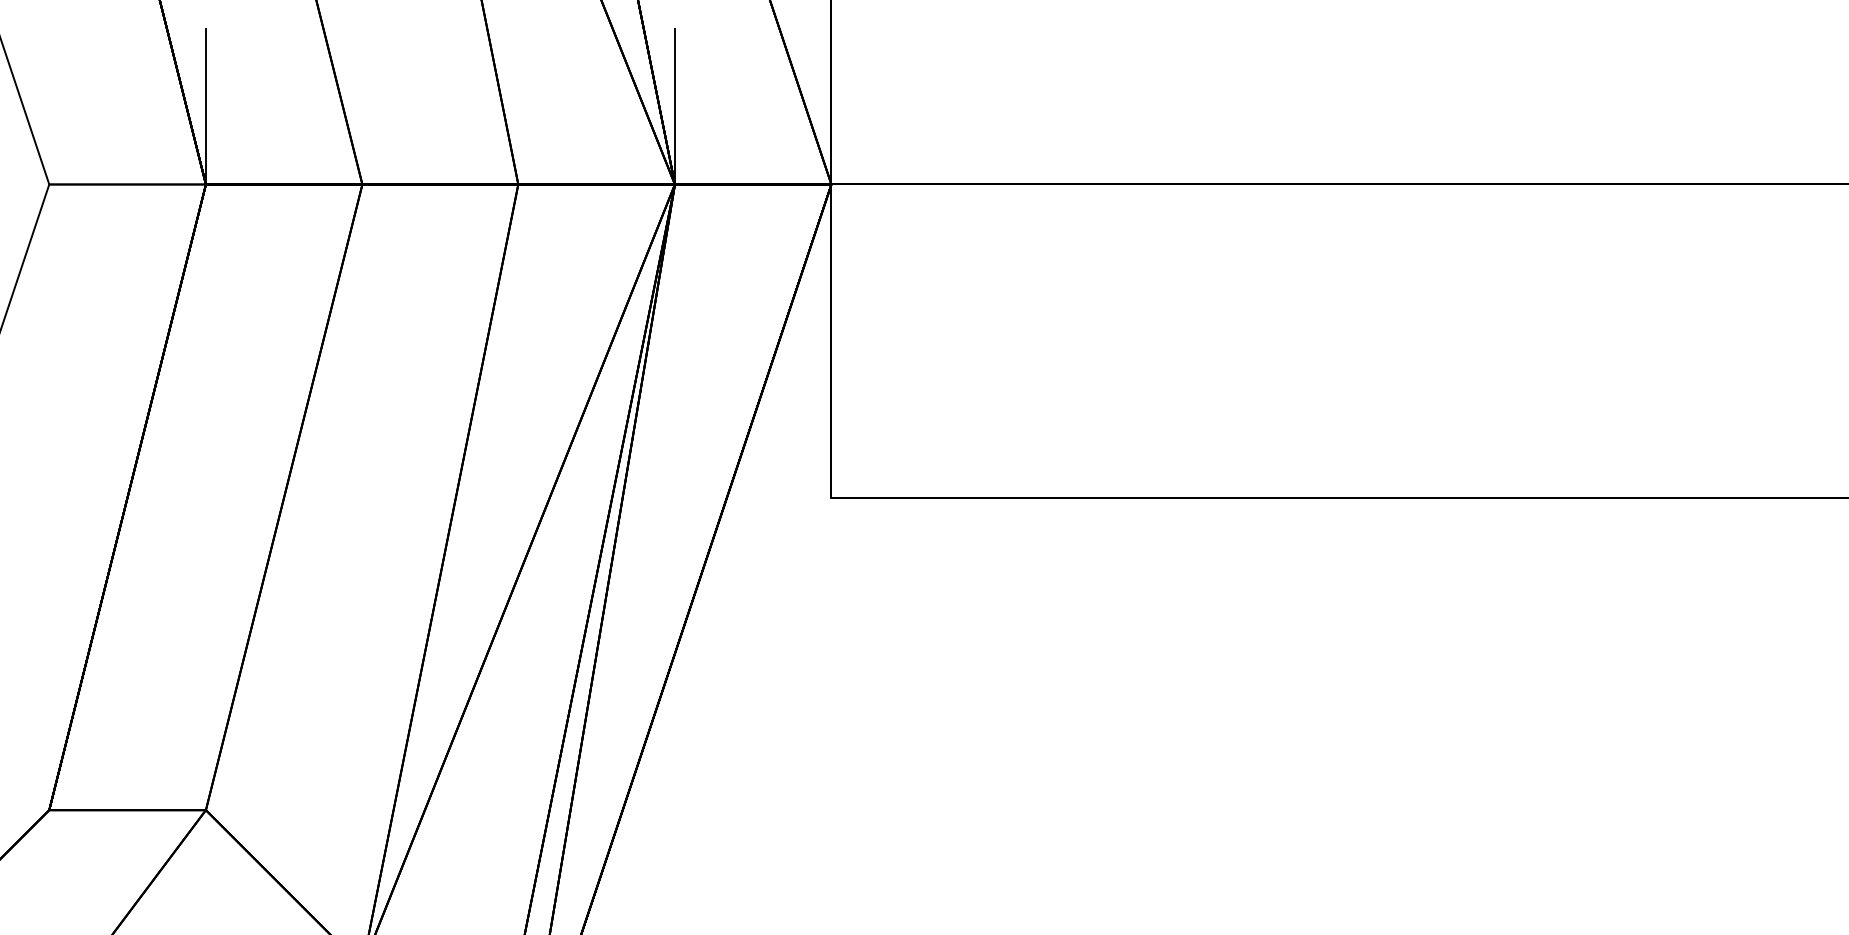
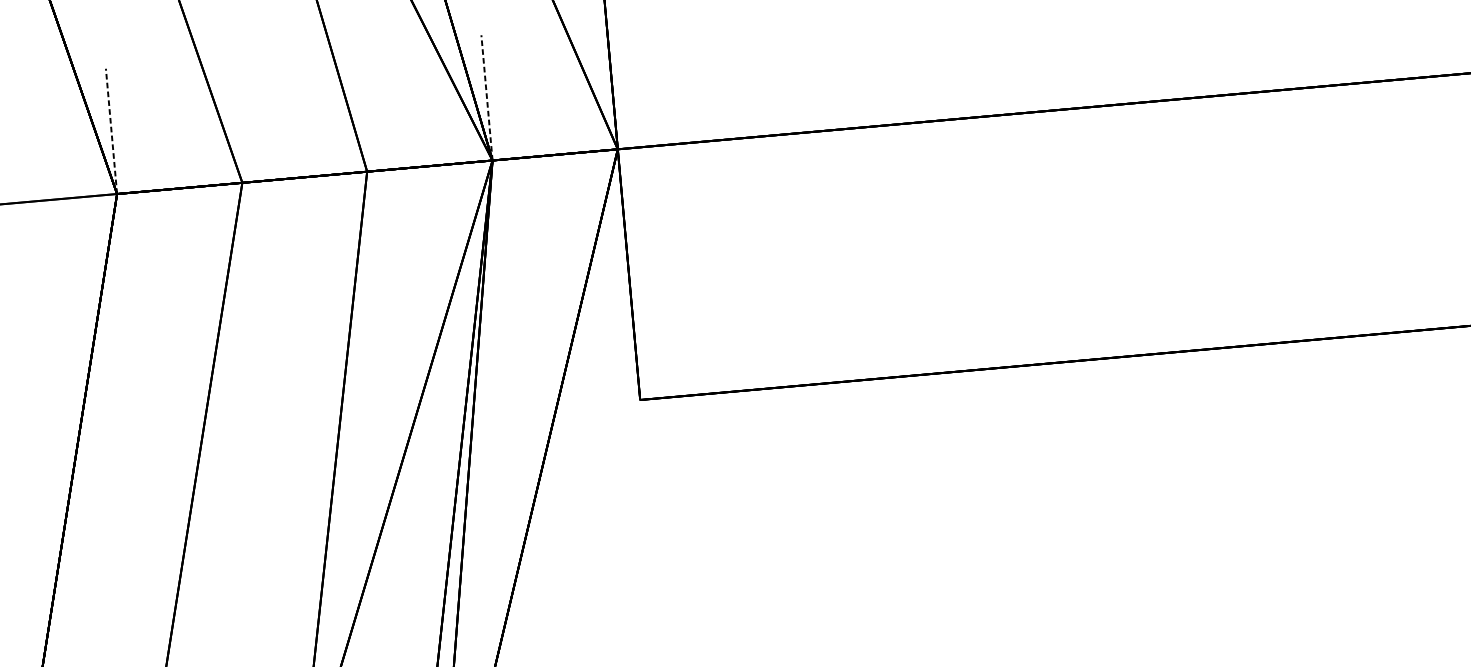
line: (205, 105) -> (111, 130), solid -> dashed
line: (674, 105) -> (486, 97), solid -> dashed

